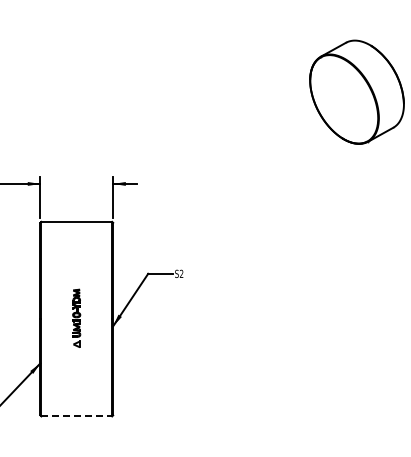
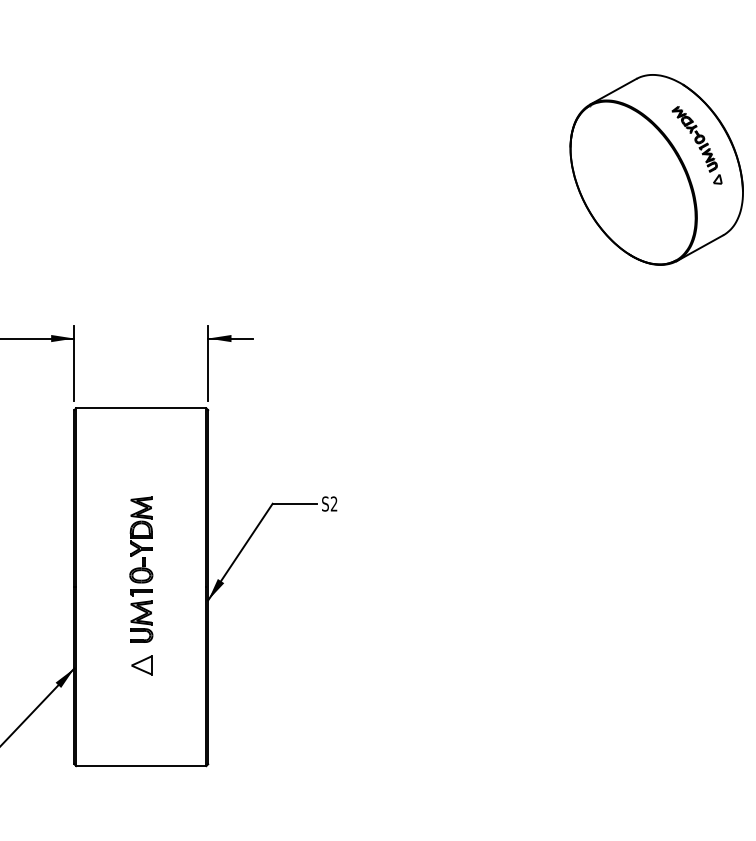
part: (379, 78) -> (698, 144), added
part: (76, 318) -> (140, 586), size x1.67
line: (77, 416) -> (142, 766), dashed -> solid

